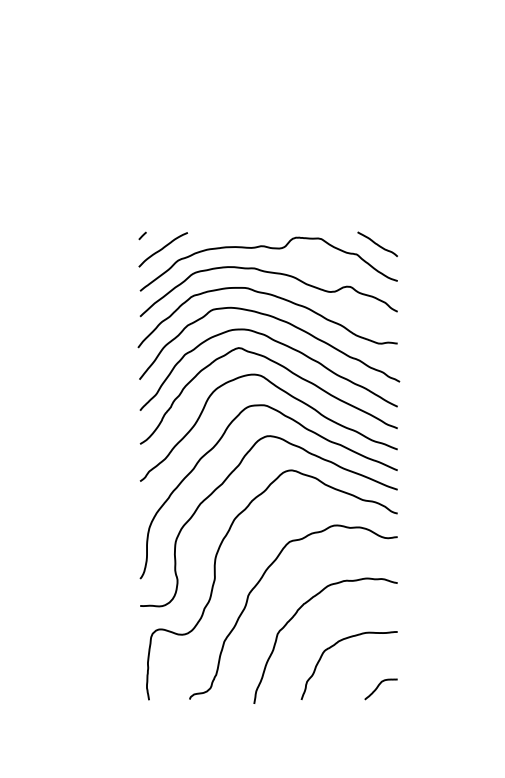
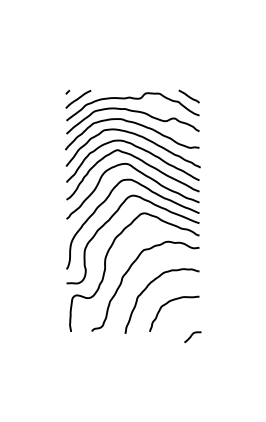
curve: (378, 689) -> (191, 337), moved

